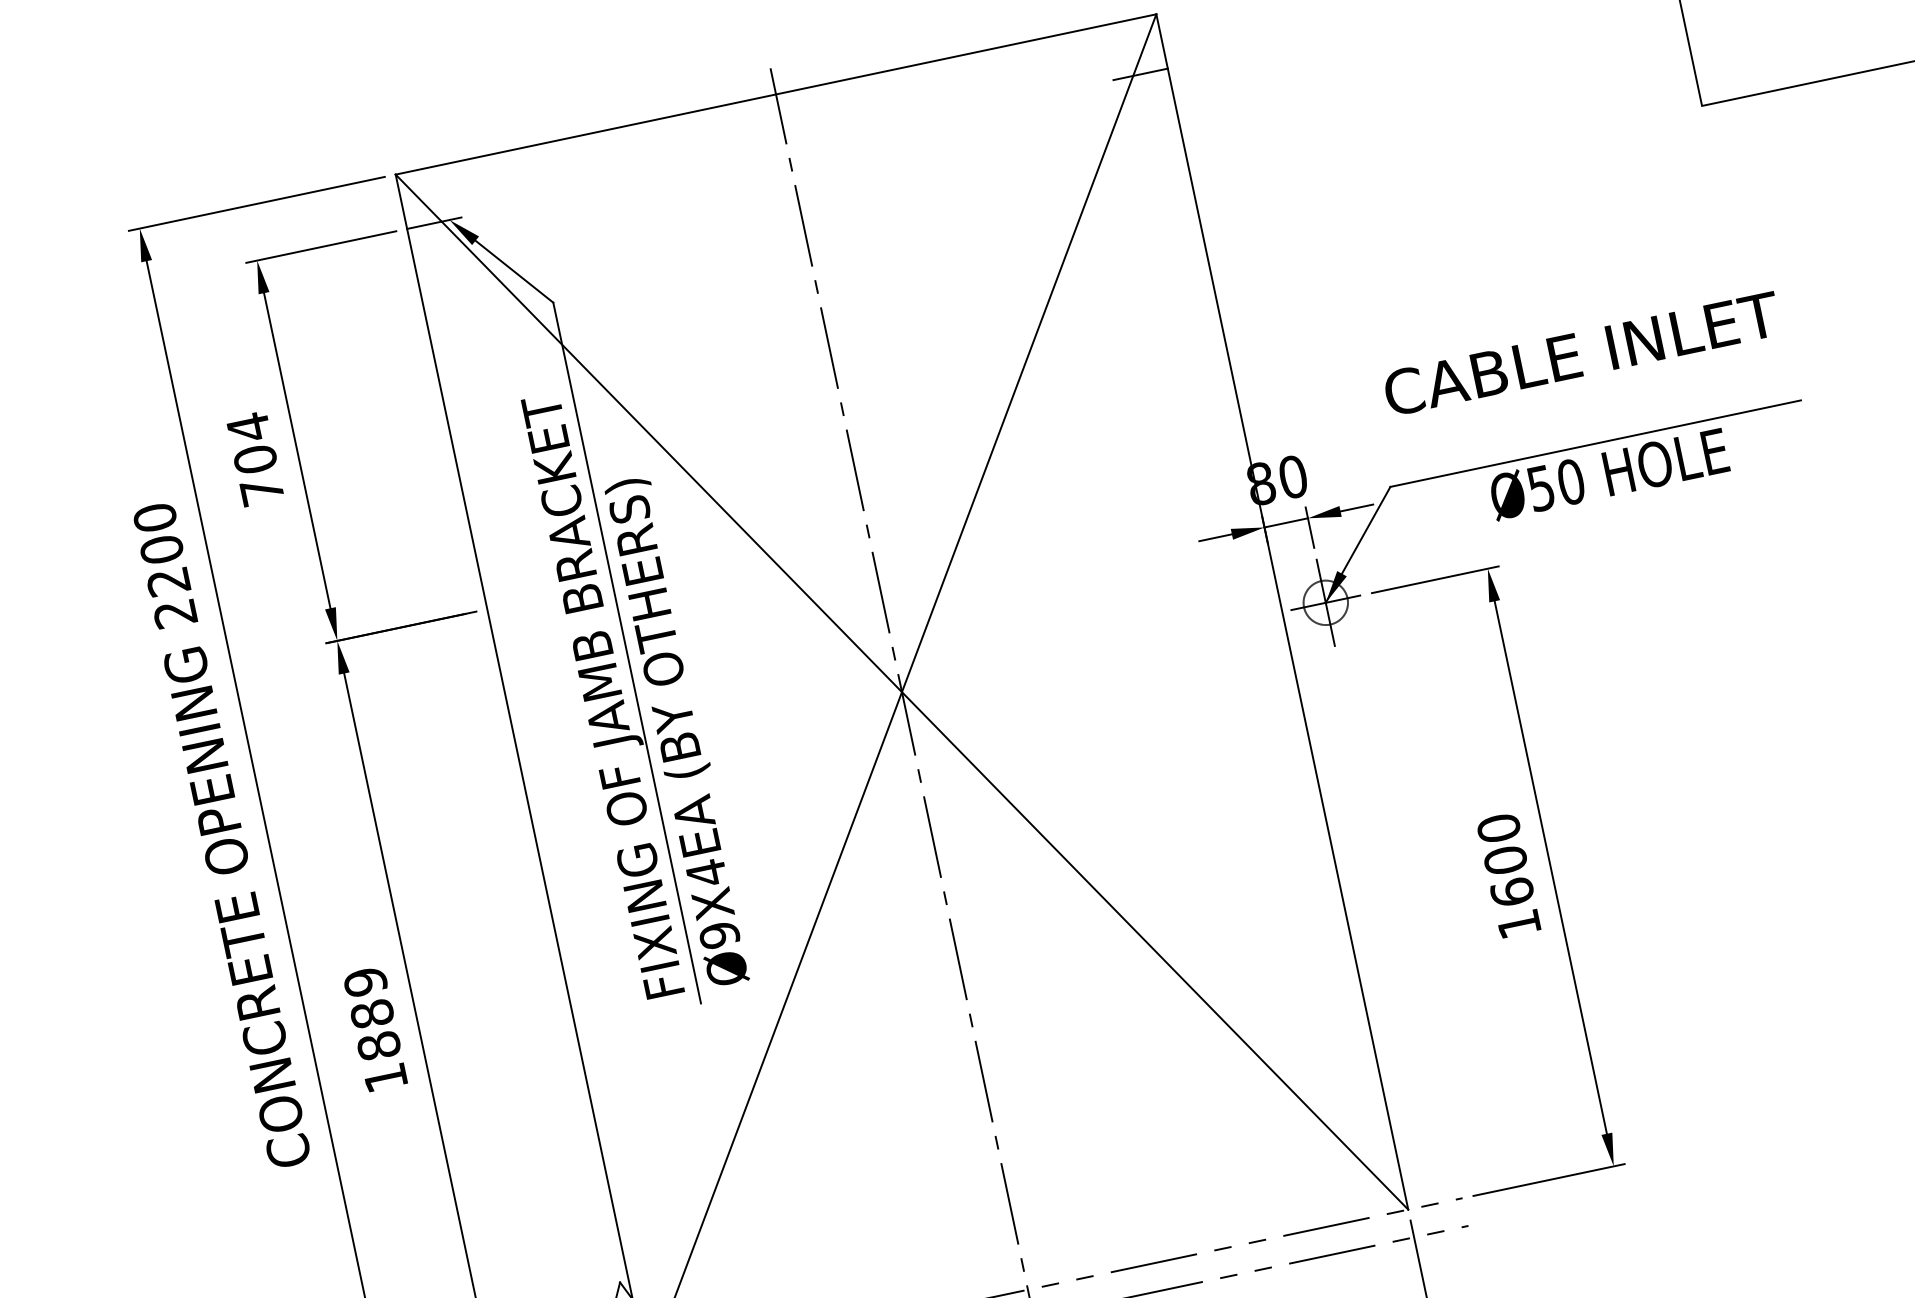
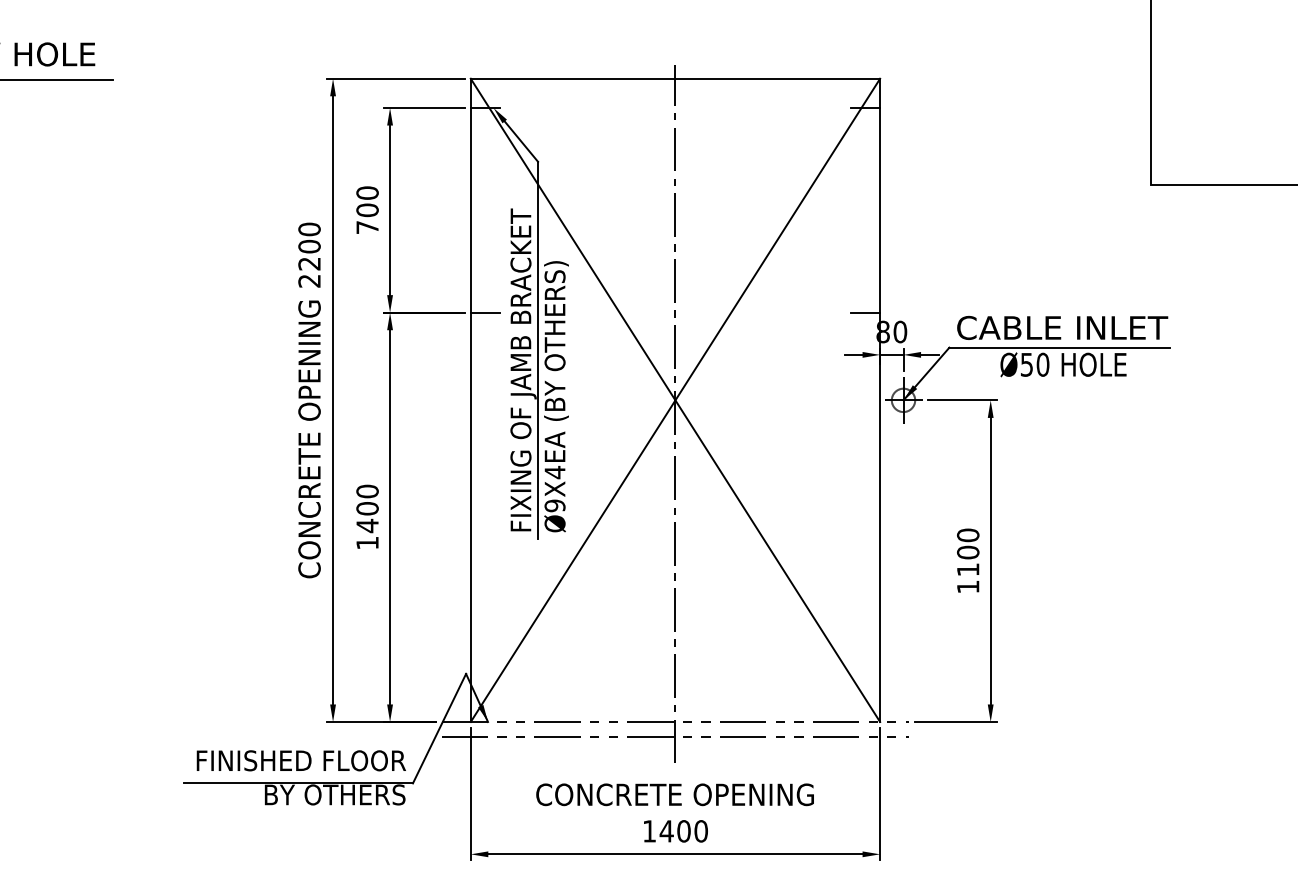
text: (1581, 353) -> (1062, 327), moved
text: (248, 428) -> (367, 193), 704 -> 700
line: (1220, 454) -> (865, 312), added
line: (514, 603) -> (485, 312), added
text: (1510, 892) -> (967, 569), 1600 -> 1100
text: (372, 1013) -> (367, 508), 1889 -> 1400

